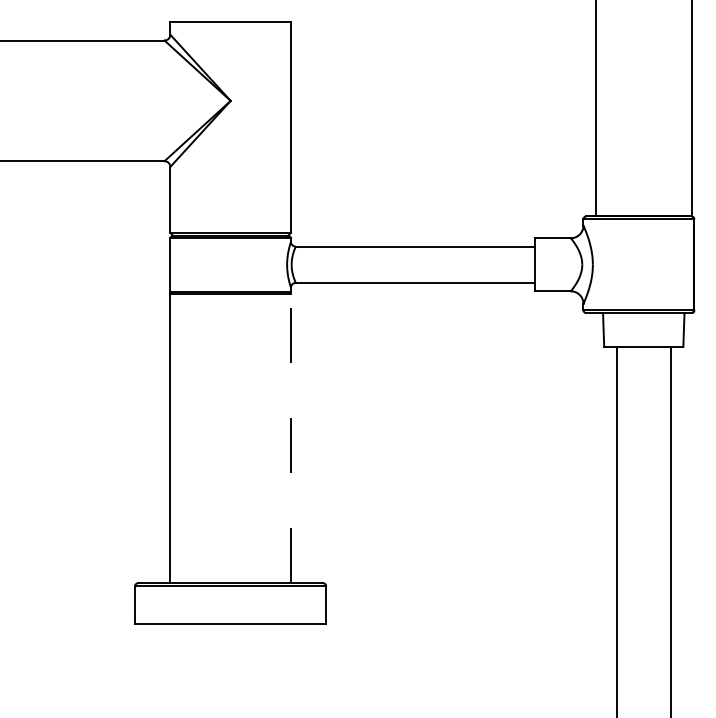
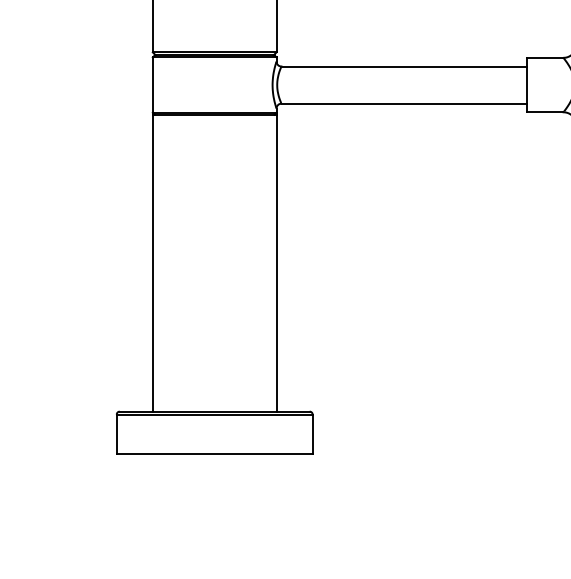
line: (290, 438) -> (276, 263), dashed -> solid

